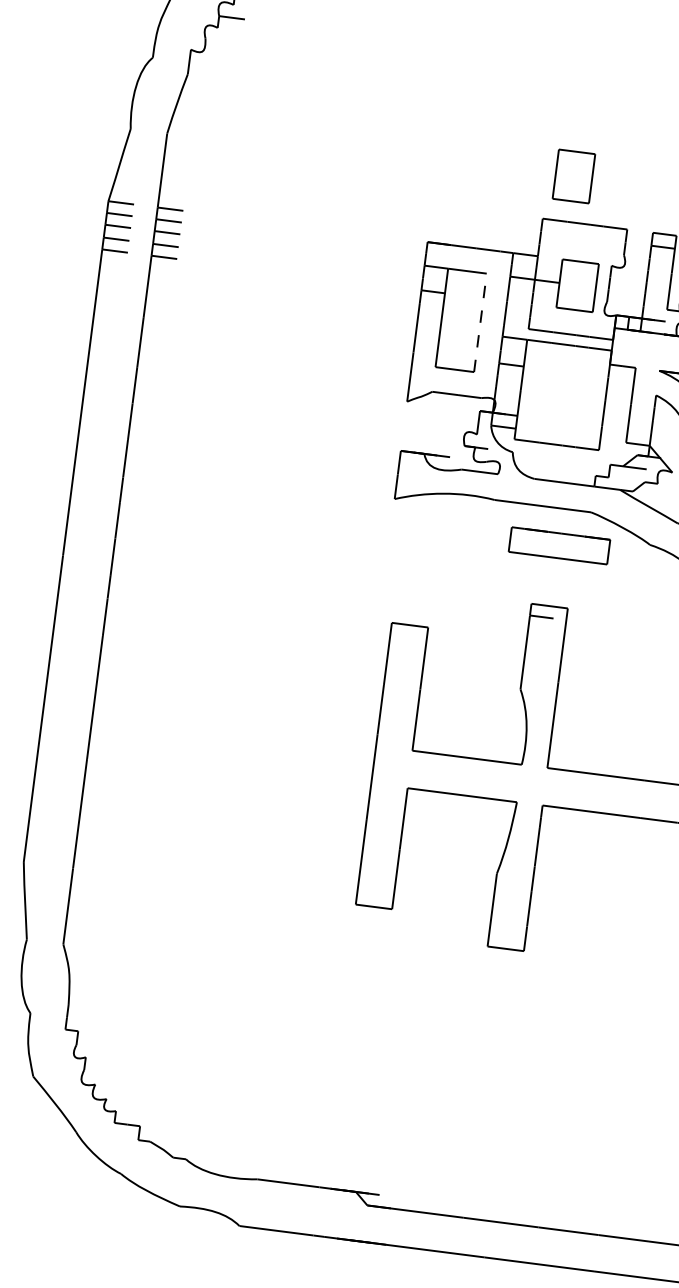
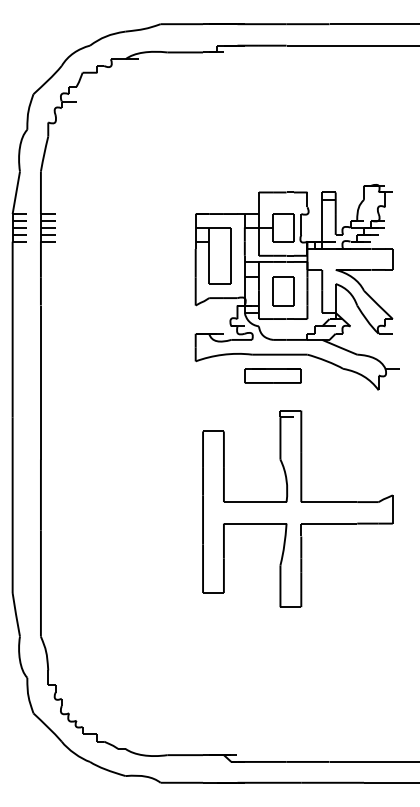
part: (573, 176) -> (283, 291), moved
line: (480, 322) -> (231, 255), dashed -> solid
part: (558, 545) -> (272, 375), moved

